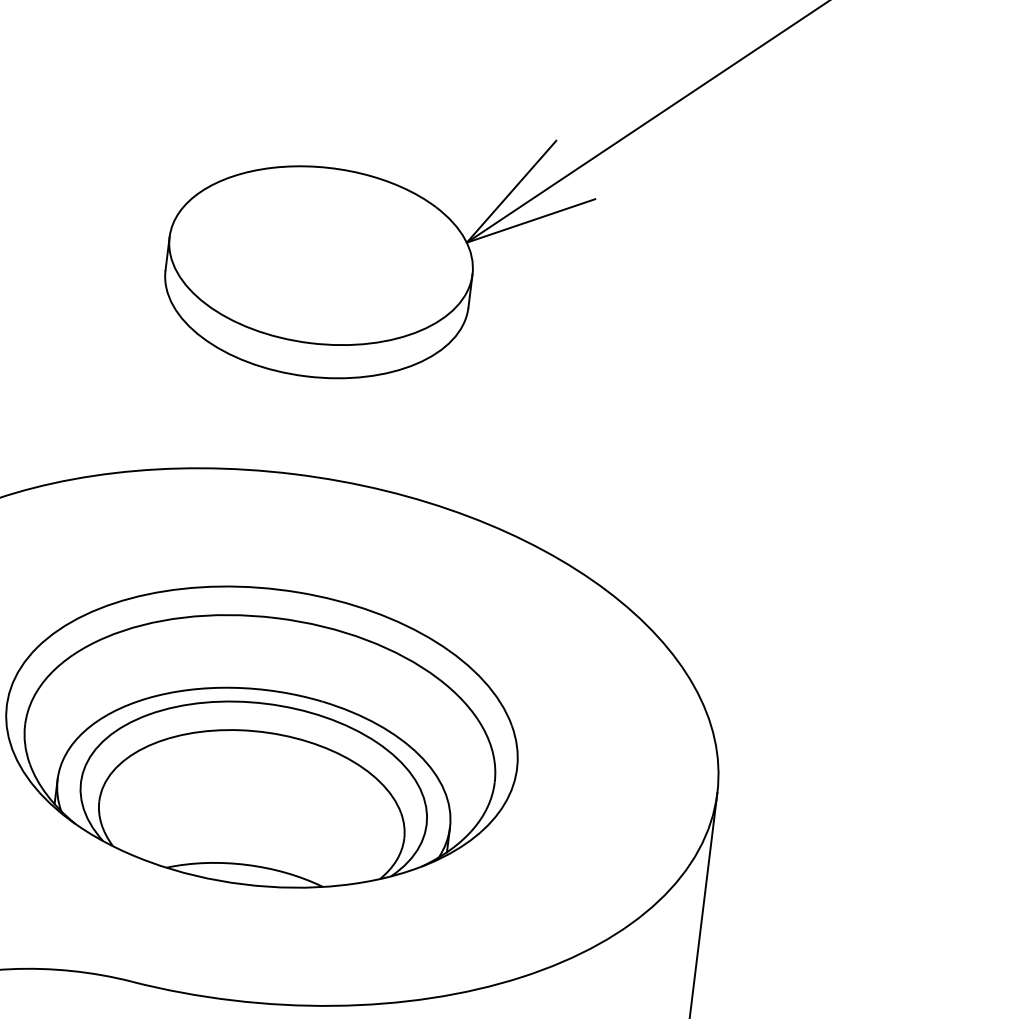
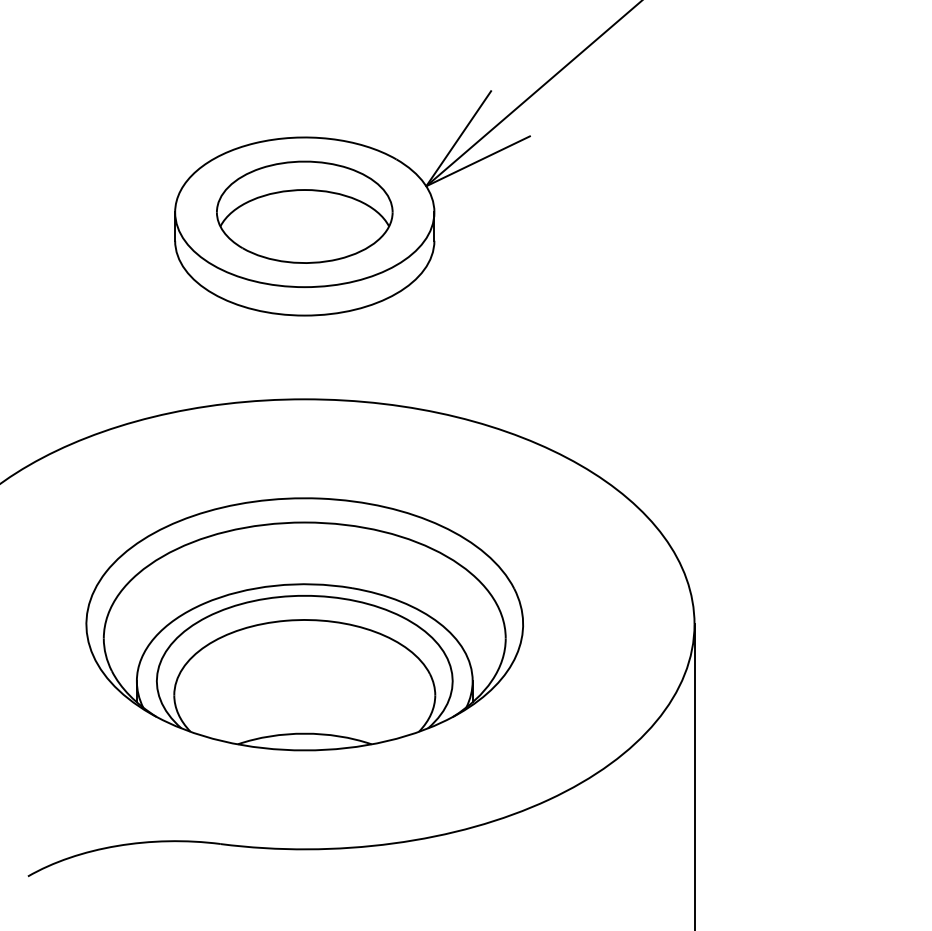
part: (320, 254) -> (304, 211), added

